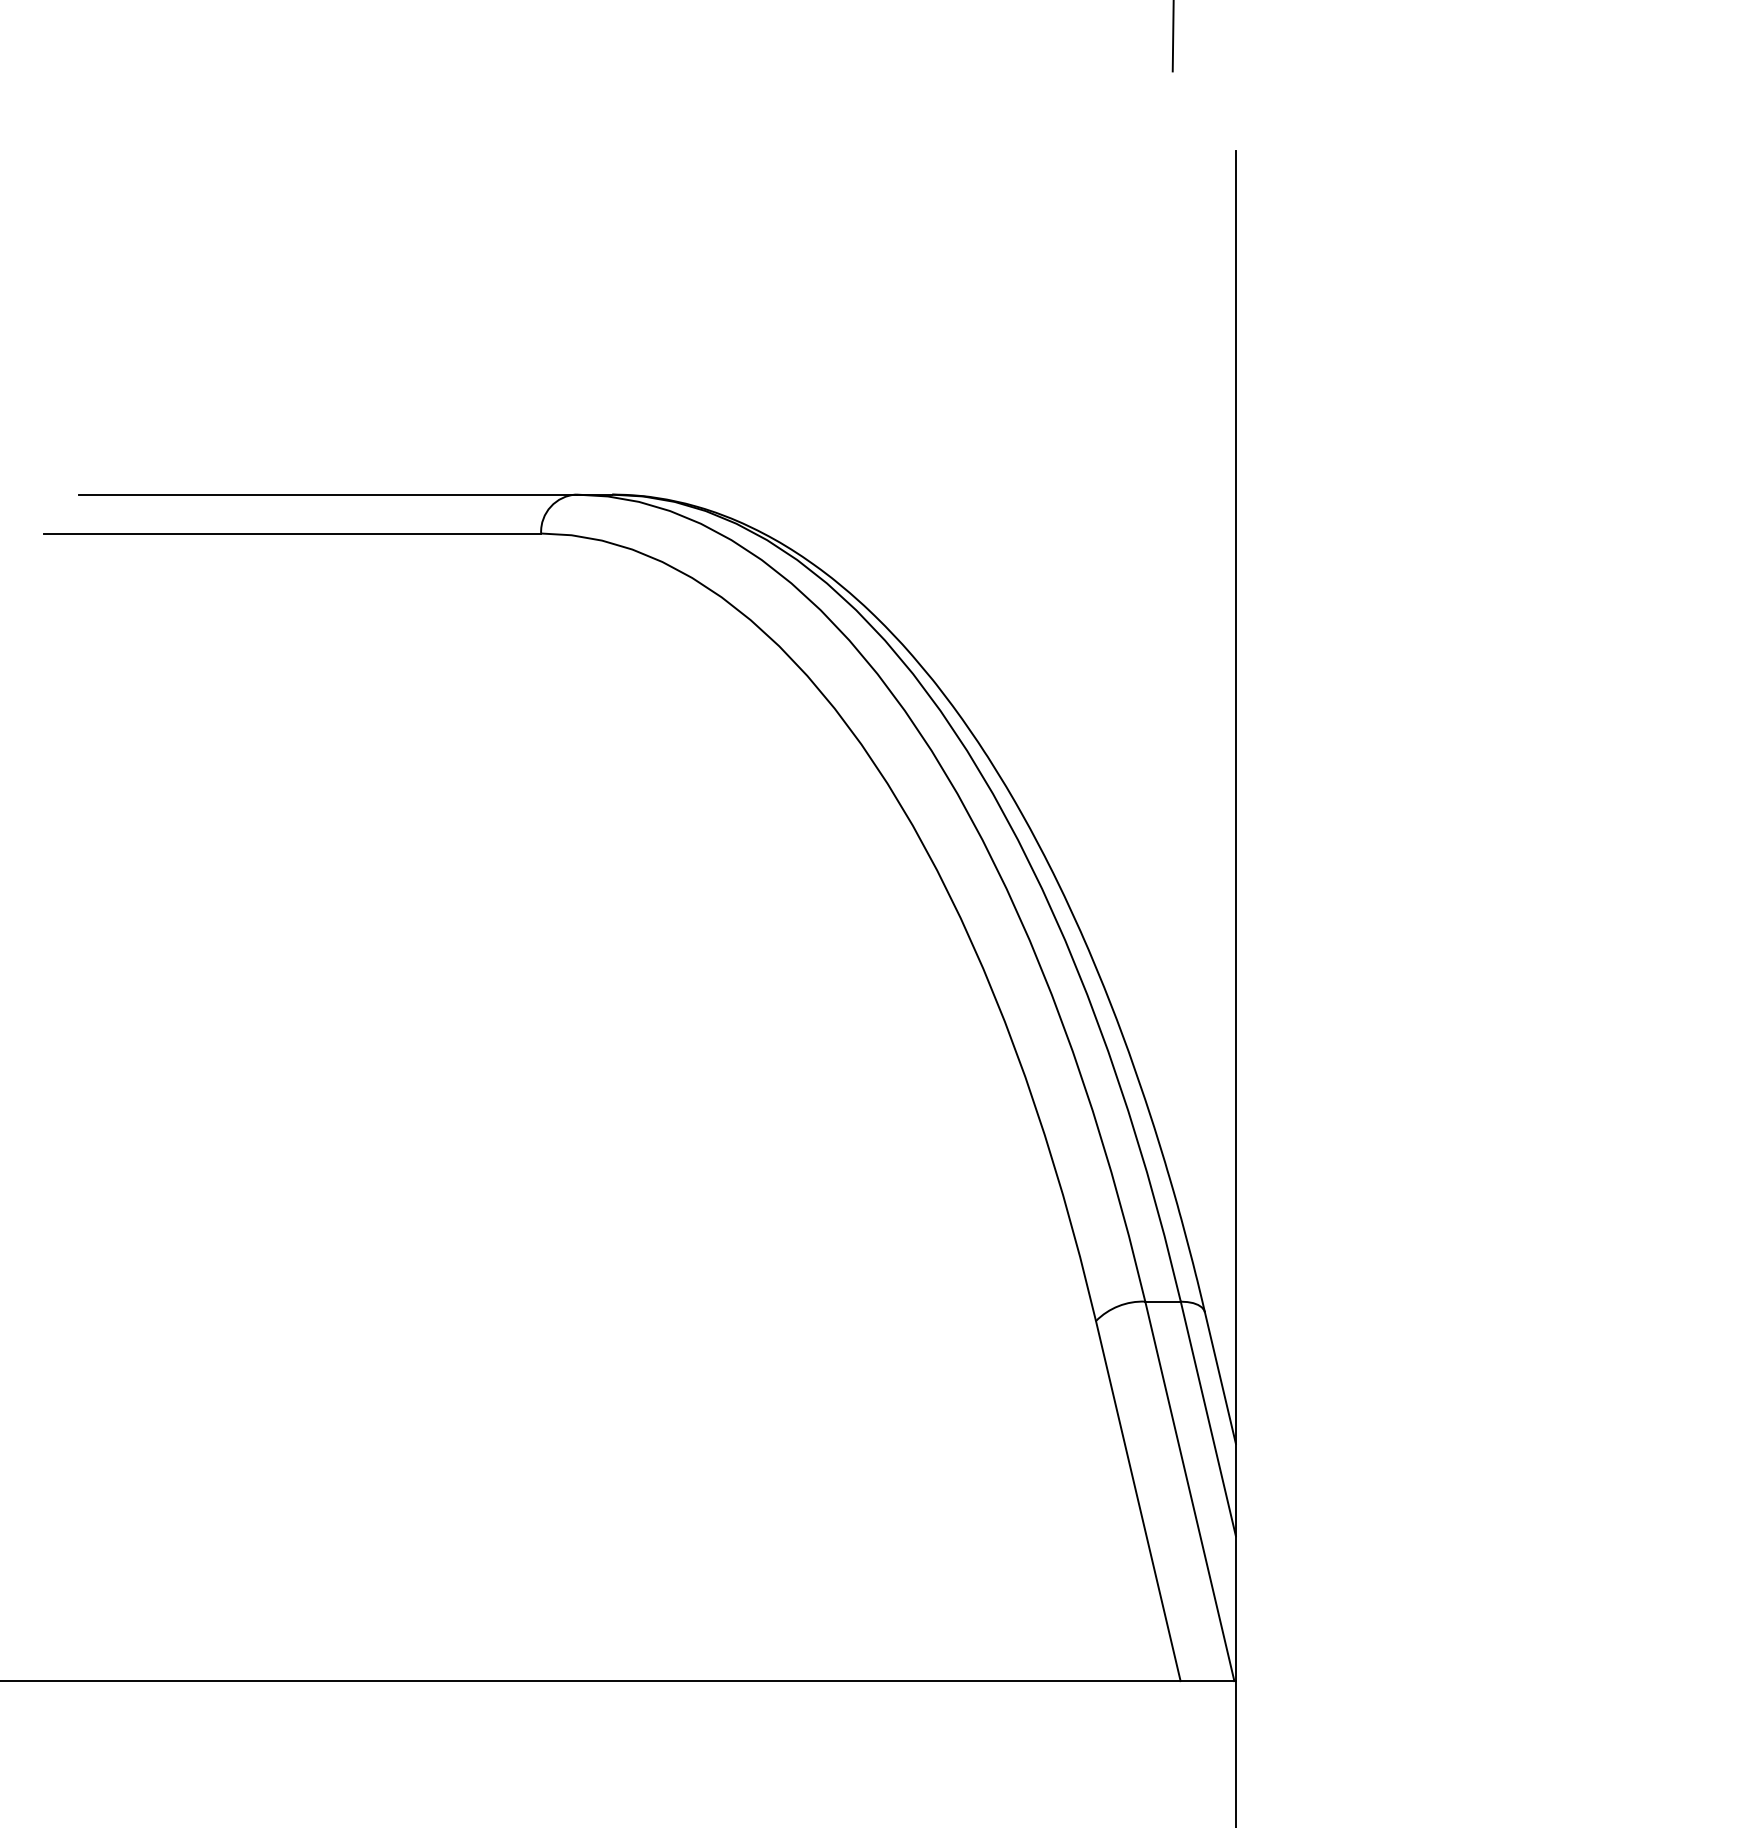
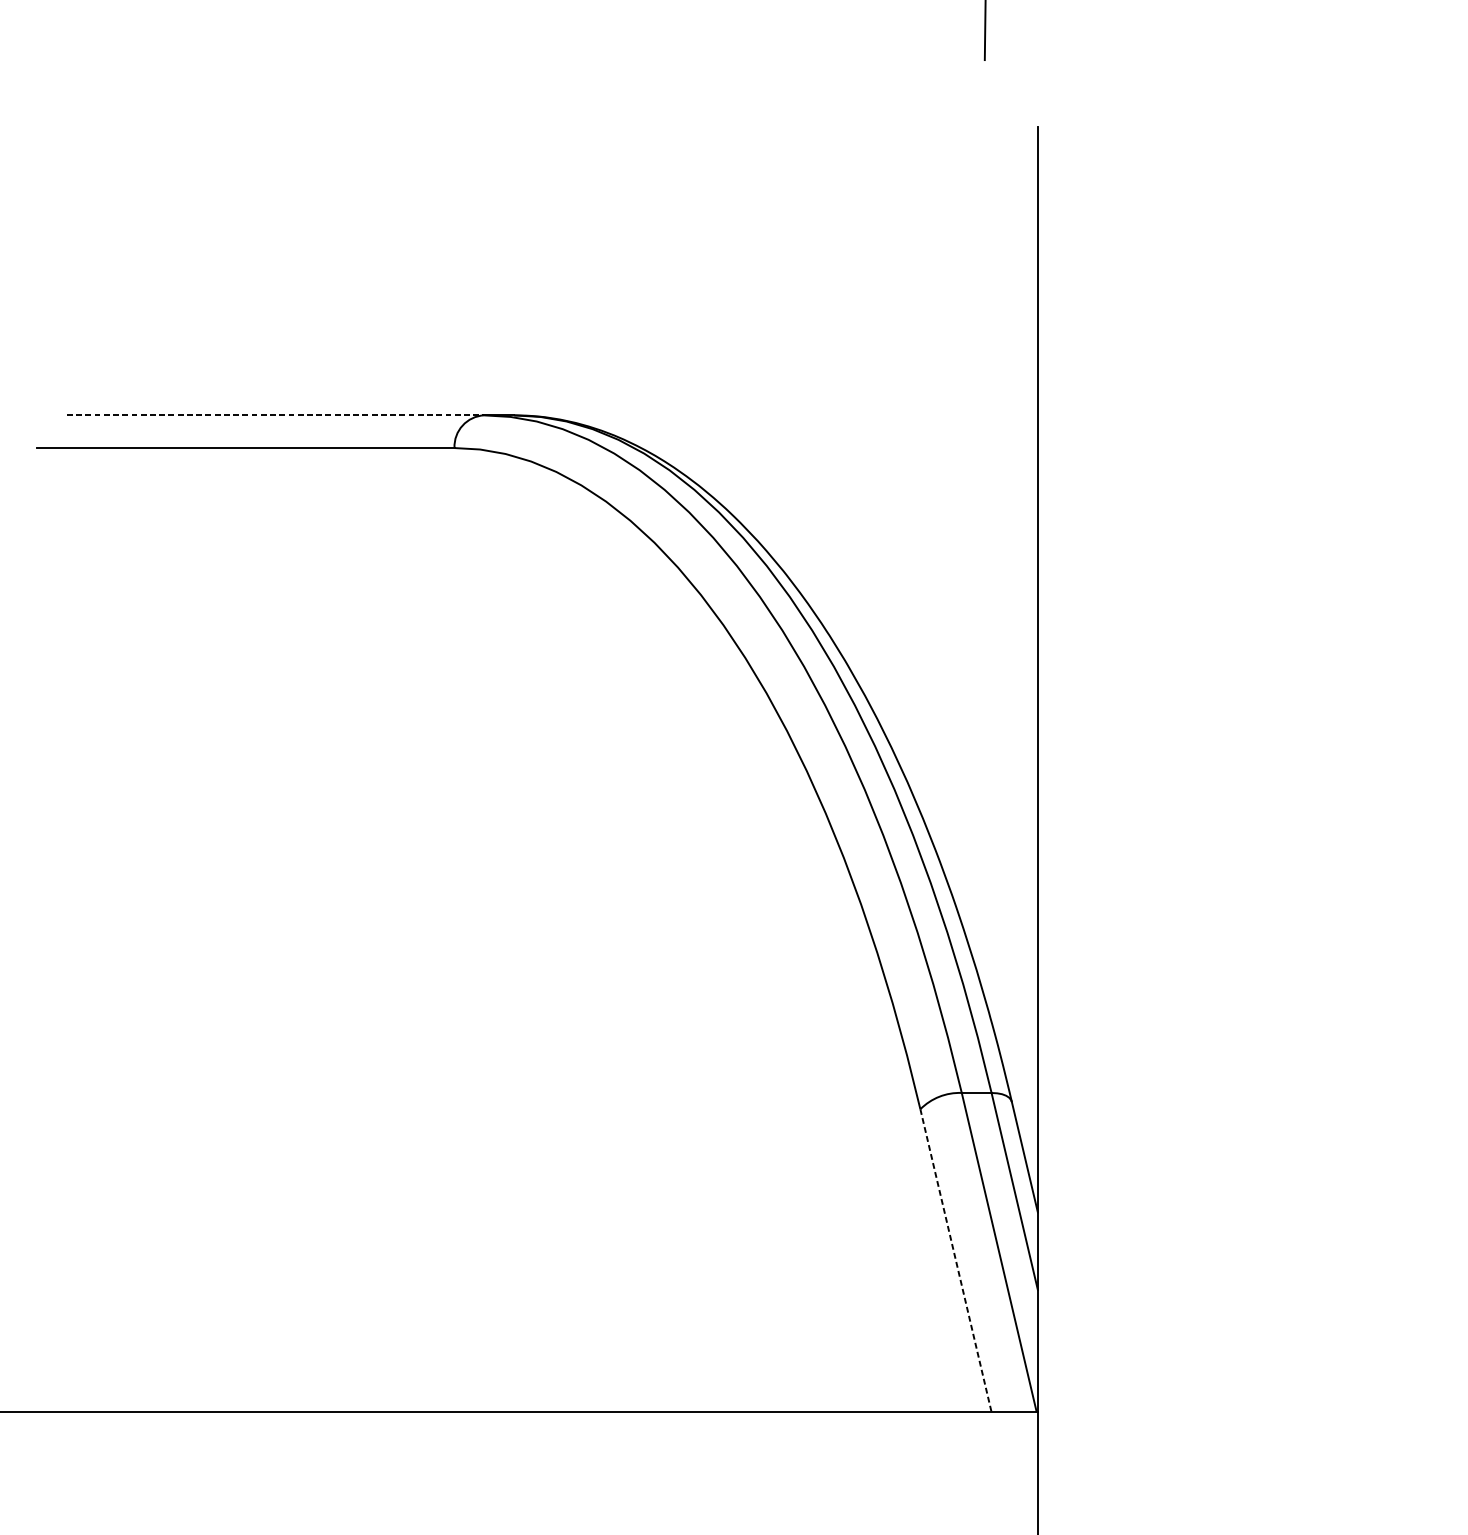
line: (328, 494) -> (275, 415), solid -> dashed
line: (1138, 1501) -> (956, 1260), solid -> dashed

